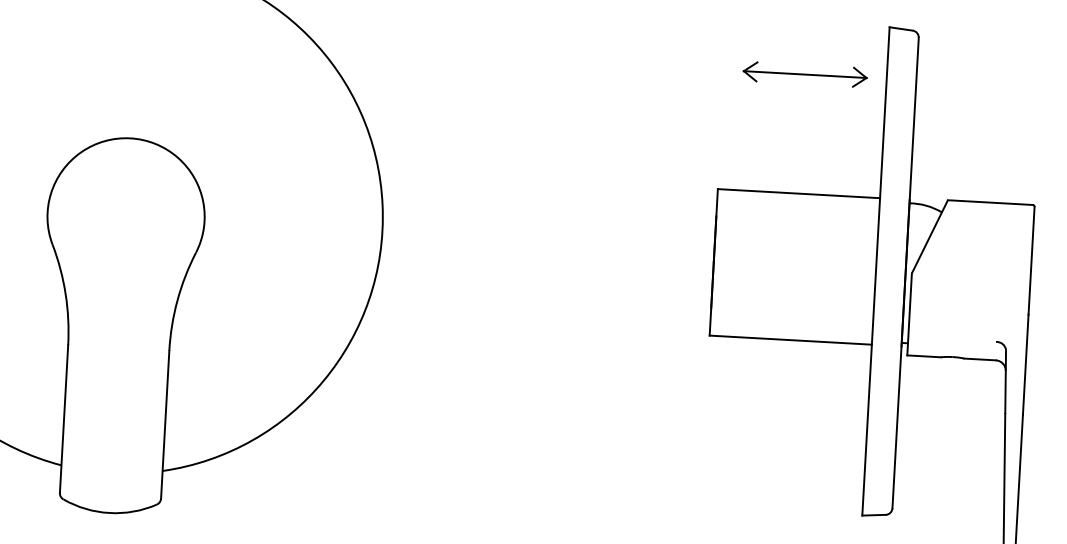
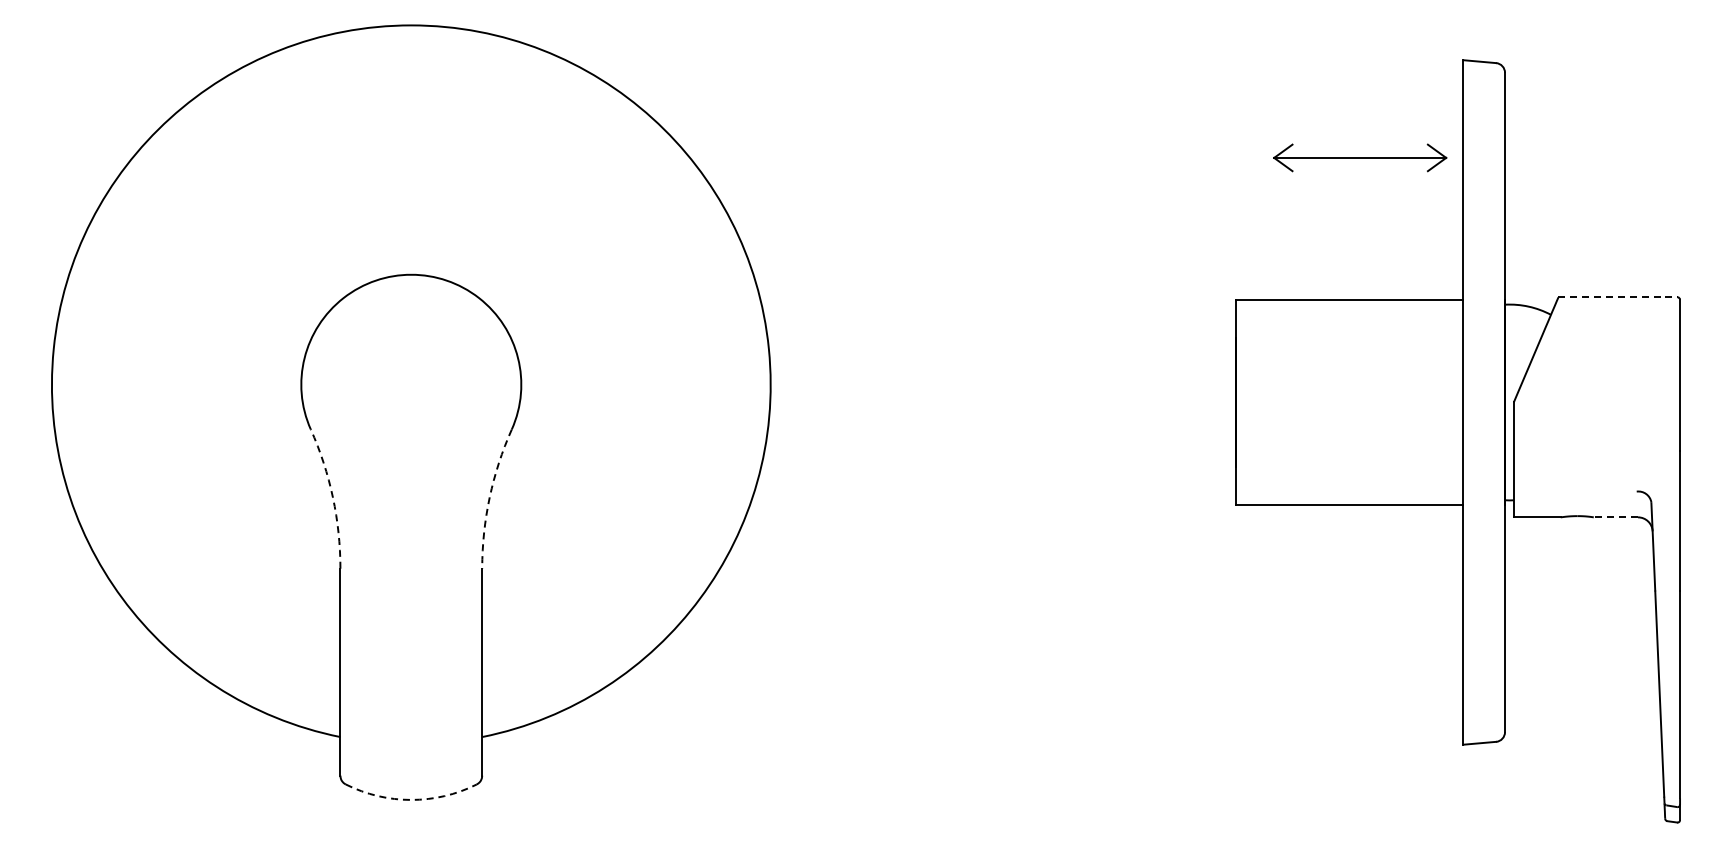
part: (805, 74) -> (1360, 157), moved
line: (990, 202) -> (1618, 297), solid -> dashed
arc: (65, 294) -> (332, 497), solid -> dashed
arc: (177, 300) -> (489, 497), solid -> dashed
line: (979, 359) -> (1615, 517), solid -> dashed
arc: (109, 512) -> (411, 799), solid -> dashed

